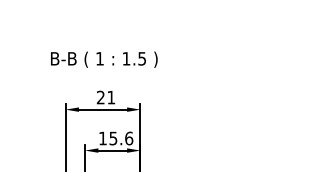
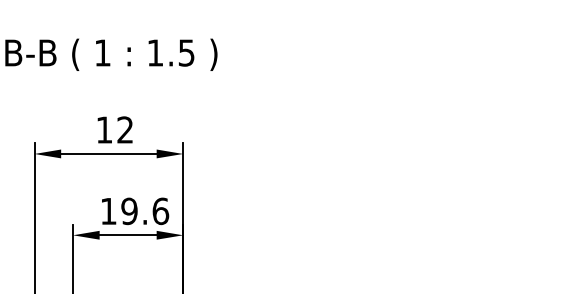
text: (105, 97) -> (113, 129), 21 -> 12
text: (113, 138) -> (129, 211), 15.6 -> 19.6

